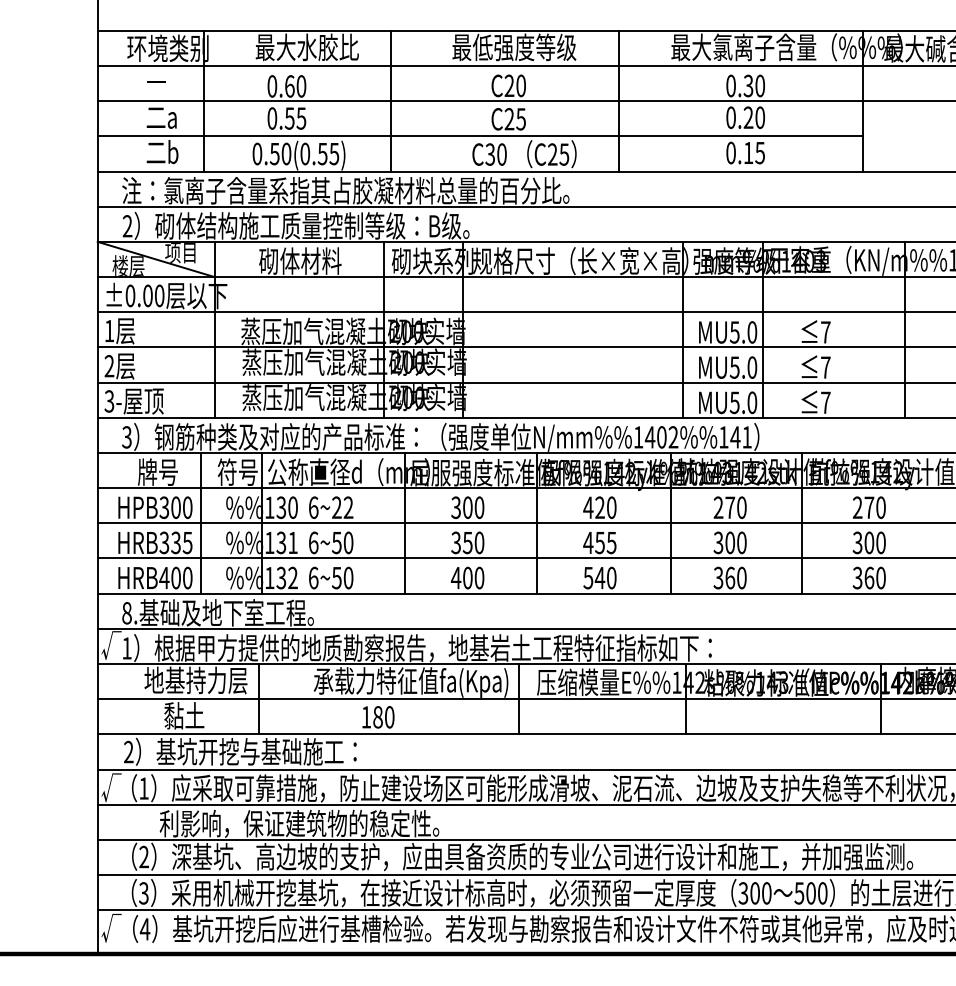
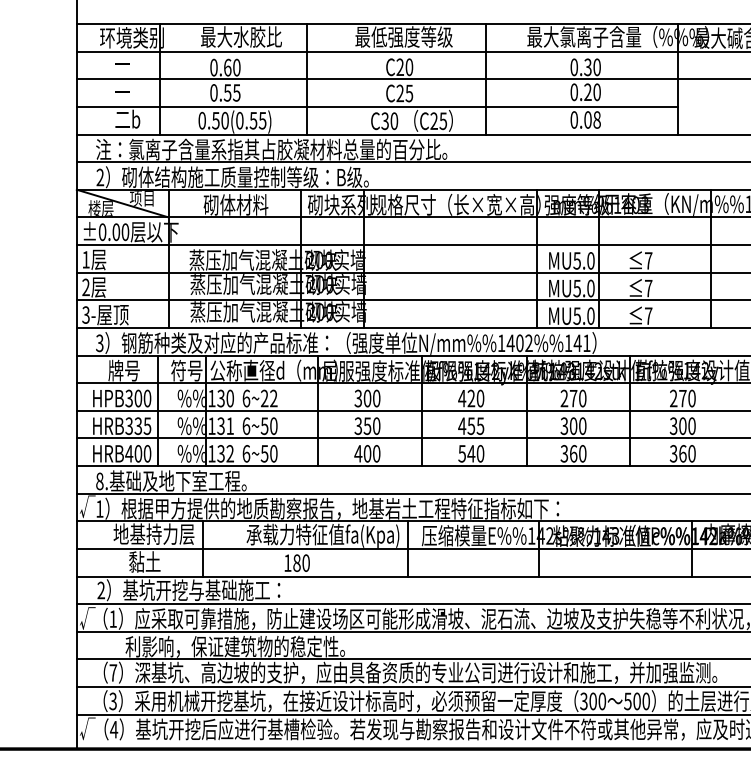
text: (160, 118) -> (126, 92), 二a -> 一
text: (754, 152) -> (592, 119), 0.15 -> 0.08
text: (144, 856) -> (113, 672), 2 -> 7

